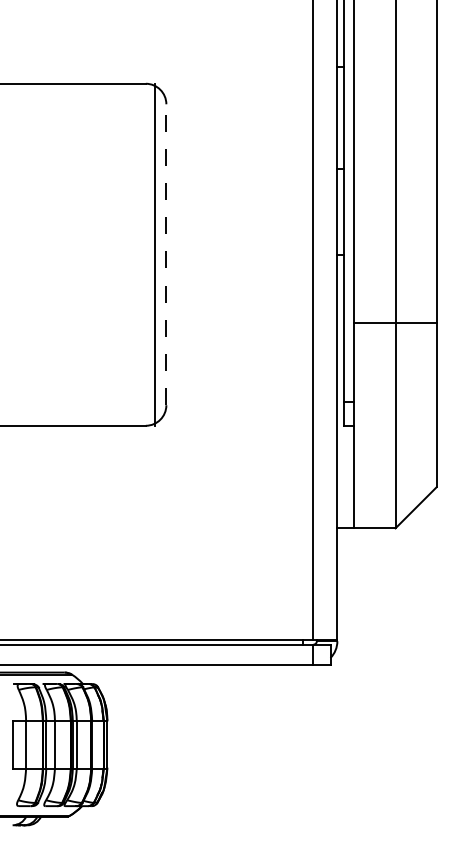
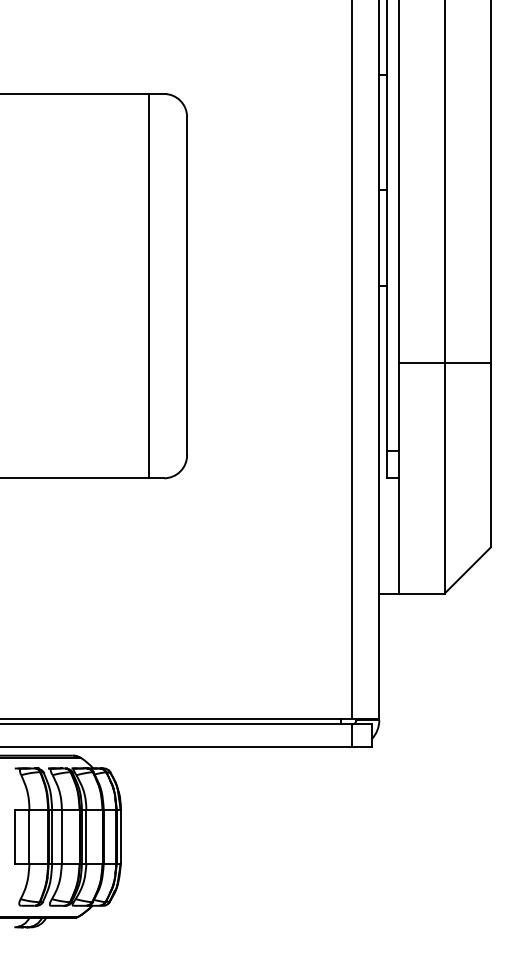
line: (155, 254) -> (148, 285), moved
line: (166, 254) -> (187, 285), dashed -> solid

